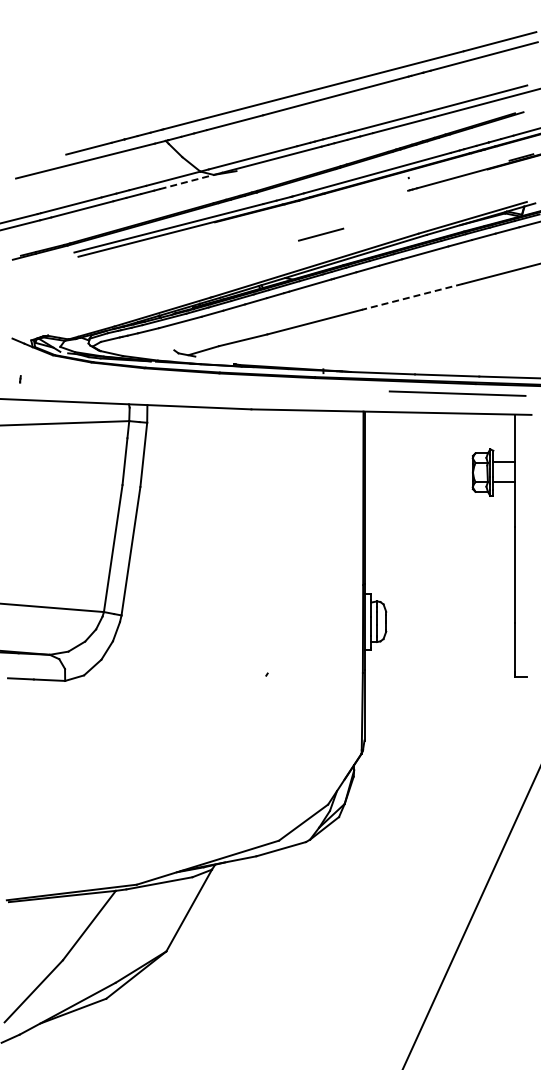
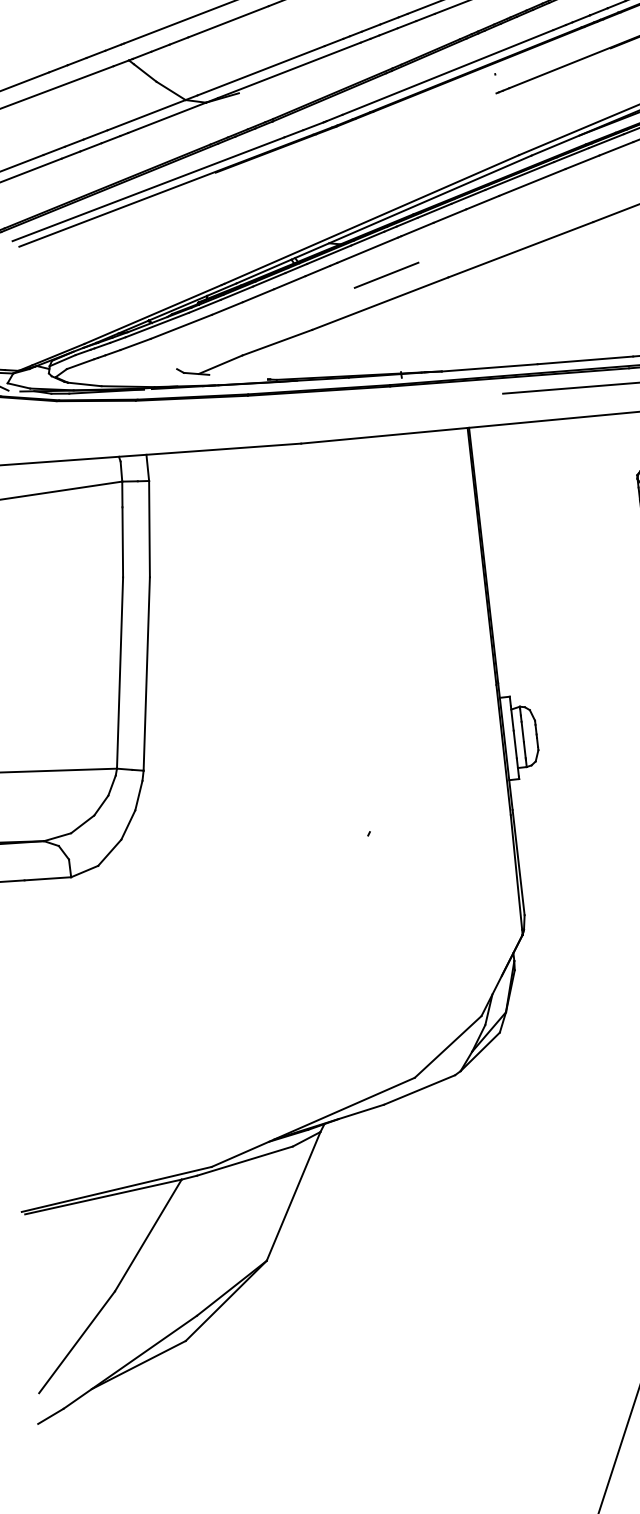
line: (187, 181) -> (168, 116), dashed -> solid
line: (321, 234) -> (387, 274), moved
line: (412, 296) -> (520, 249), dashed -> solid

